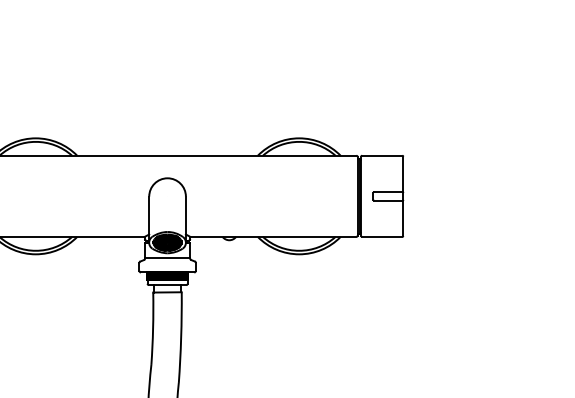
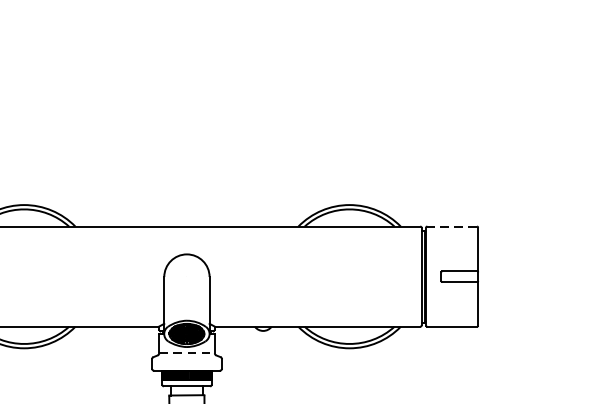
line: (381, 155) -> (451, 226), solid -> dashed
line: (168, 258) -> (188, 353), solid -> dashed

